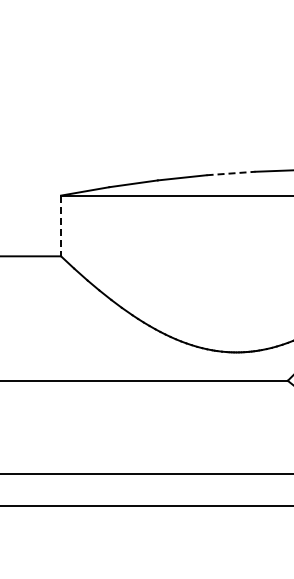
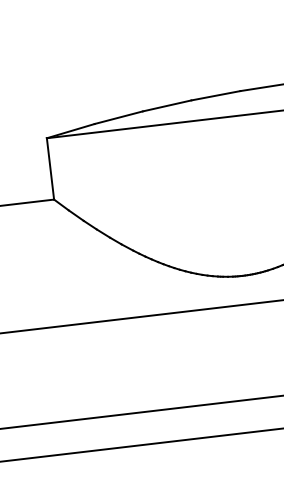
line: (231, 173) -> (216, 95), dashed -> solid
line: (61, 226) -> (50, 169), dashed -> solid

